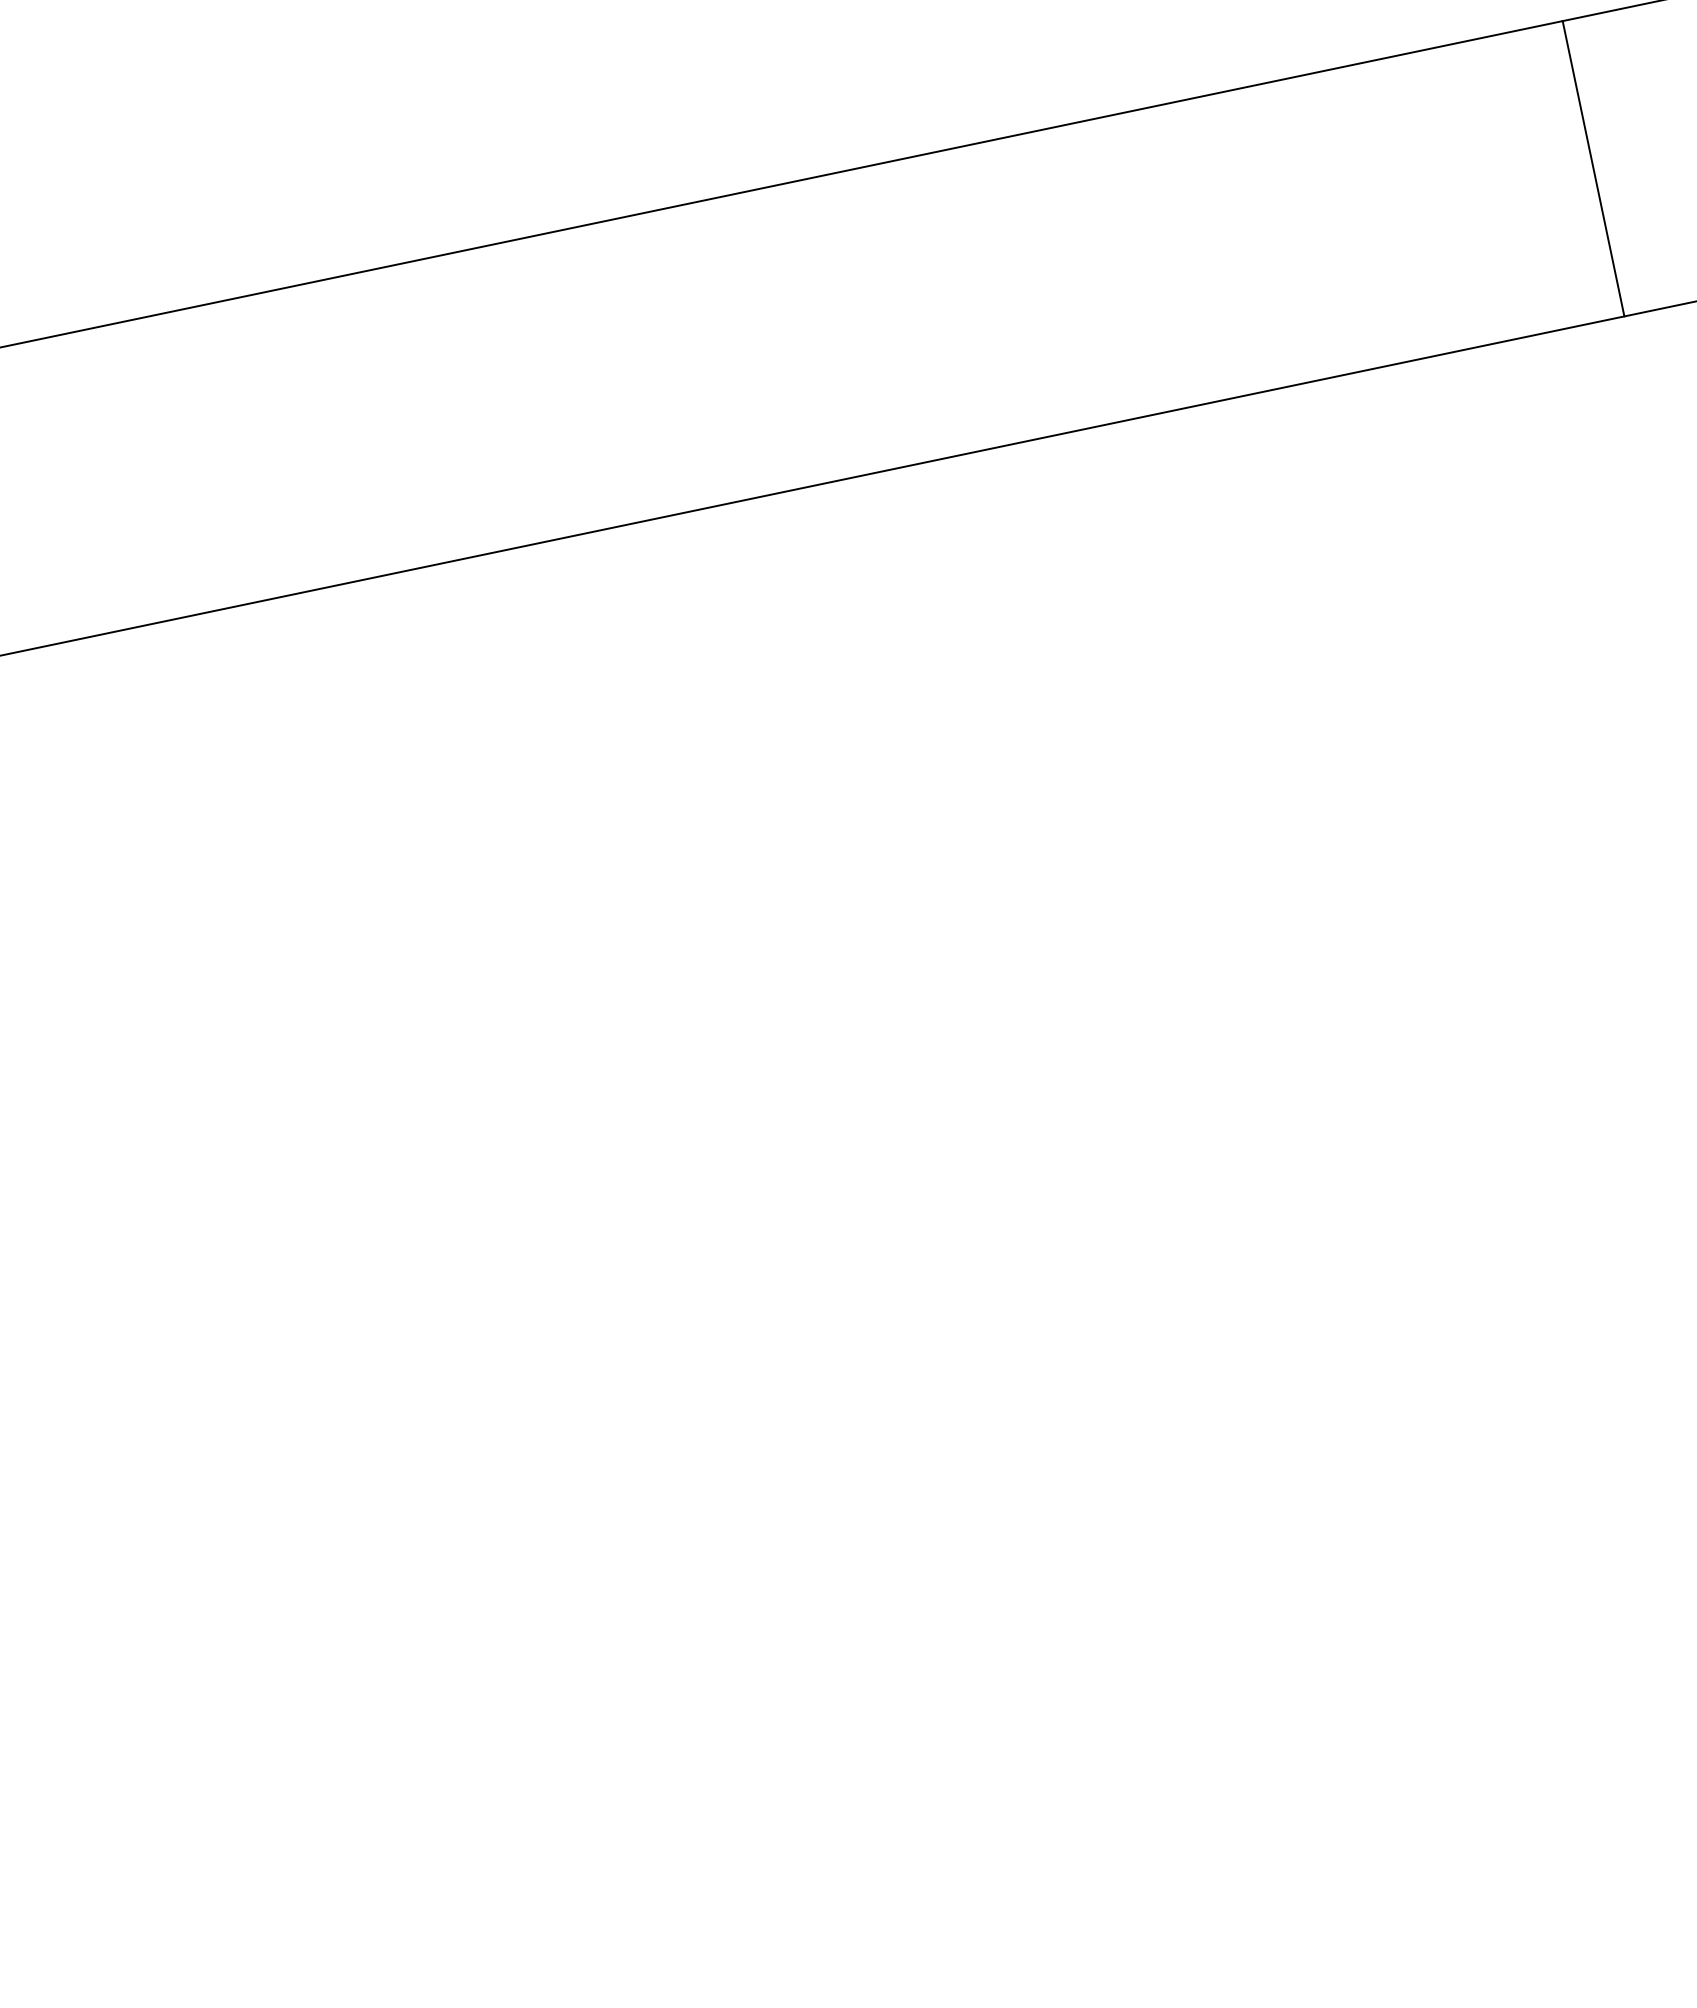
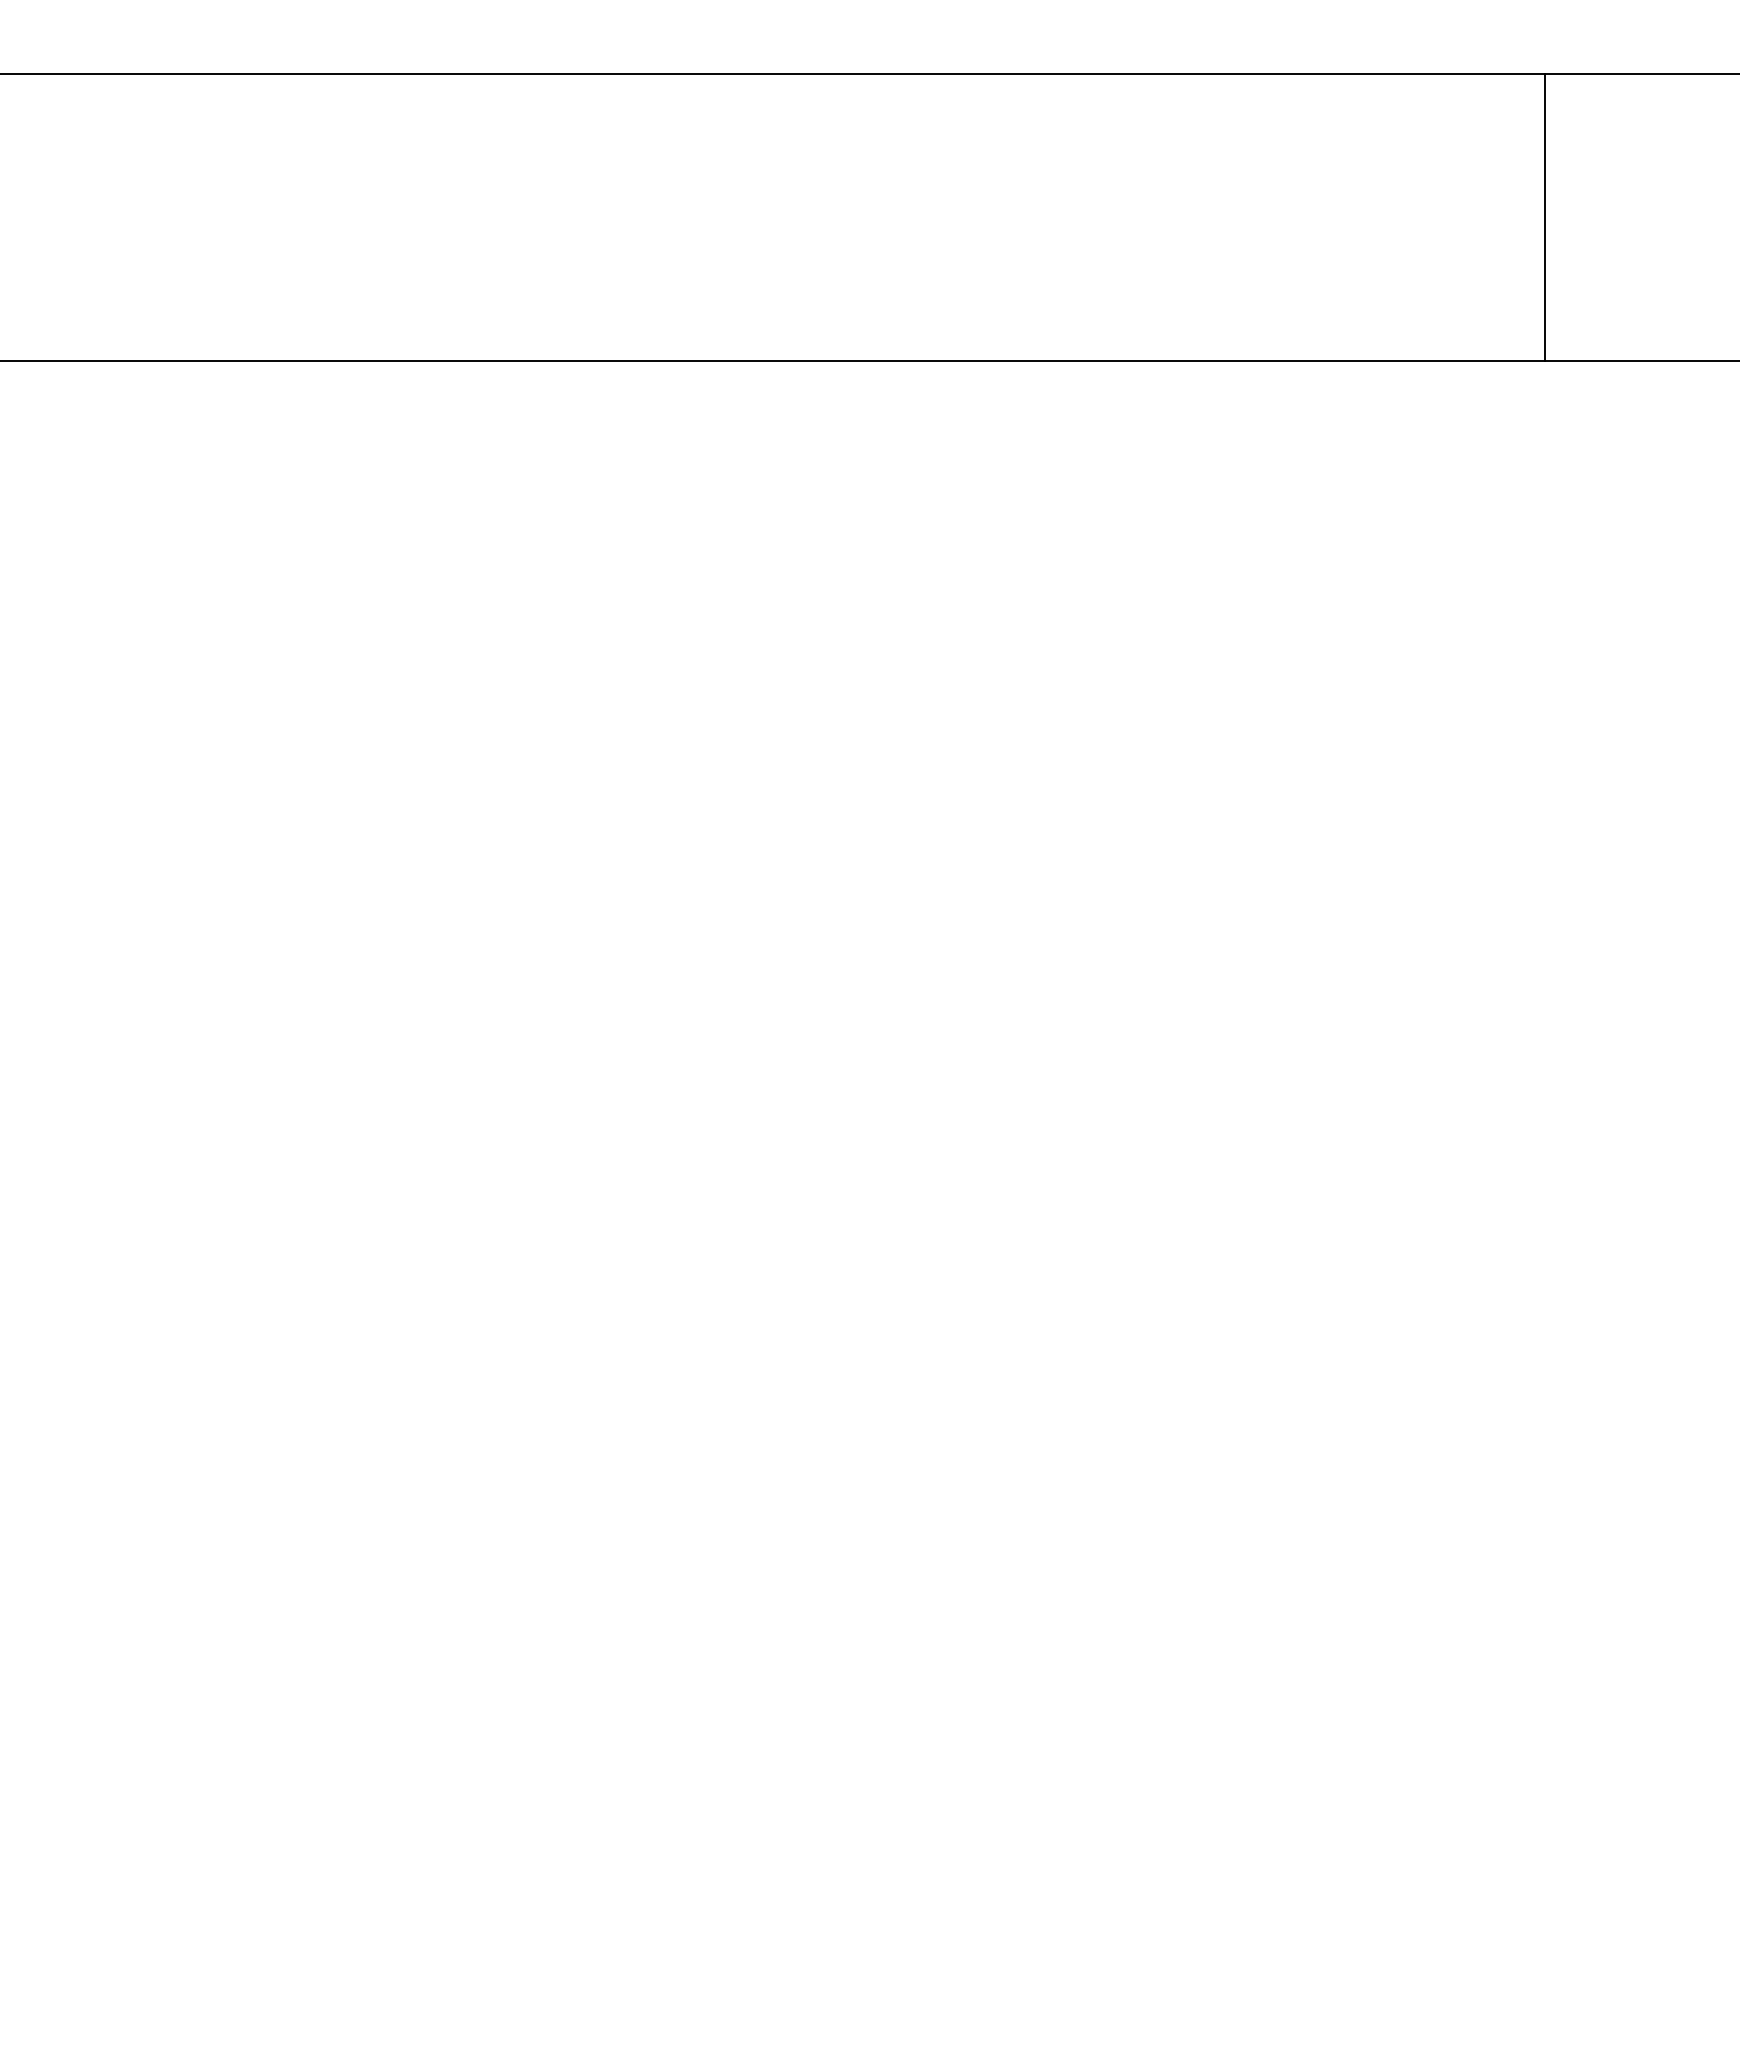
line: (1593, 168) -> (1545, 217), moved

